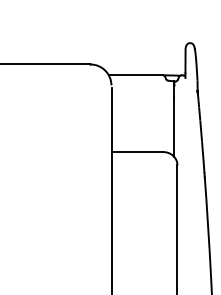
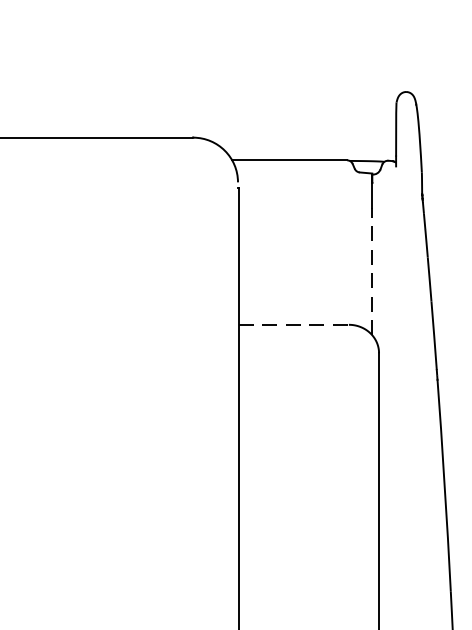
line: (174, 127) -> (372, 272), solid -> dashed
line: (137, 152) -> (293, 325), solid -> dashed

